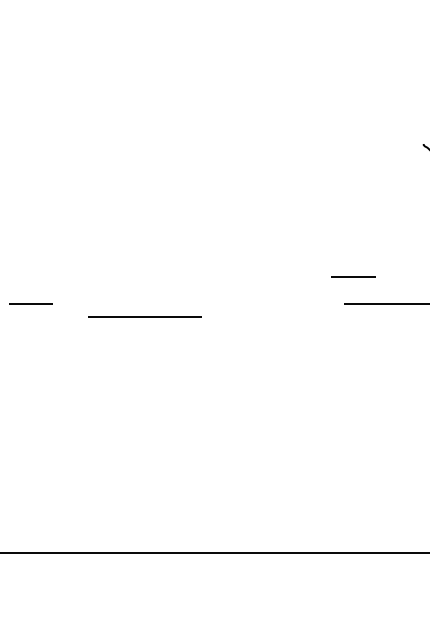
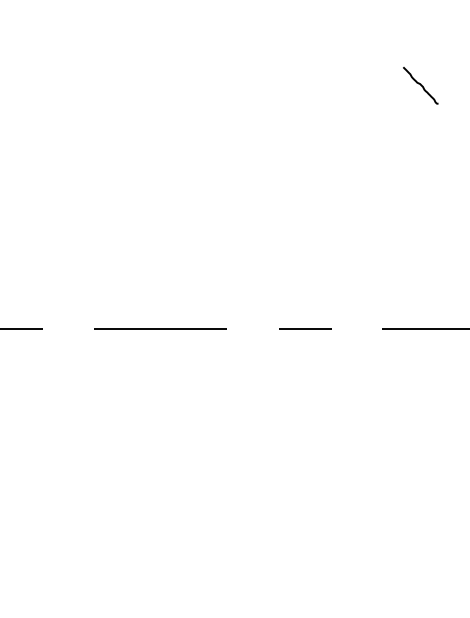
curve: (376, 95) -> (419, 85), added
line: (353, 276) -> (305, 328), moved
line: (144, 316) -> (159, 328), moved

